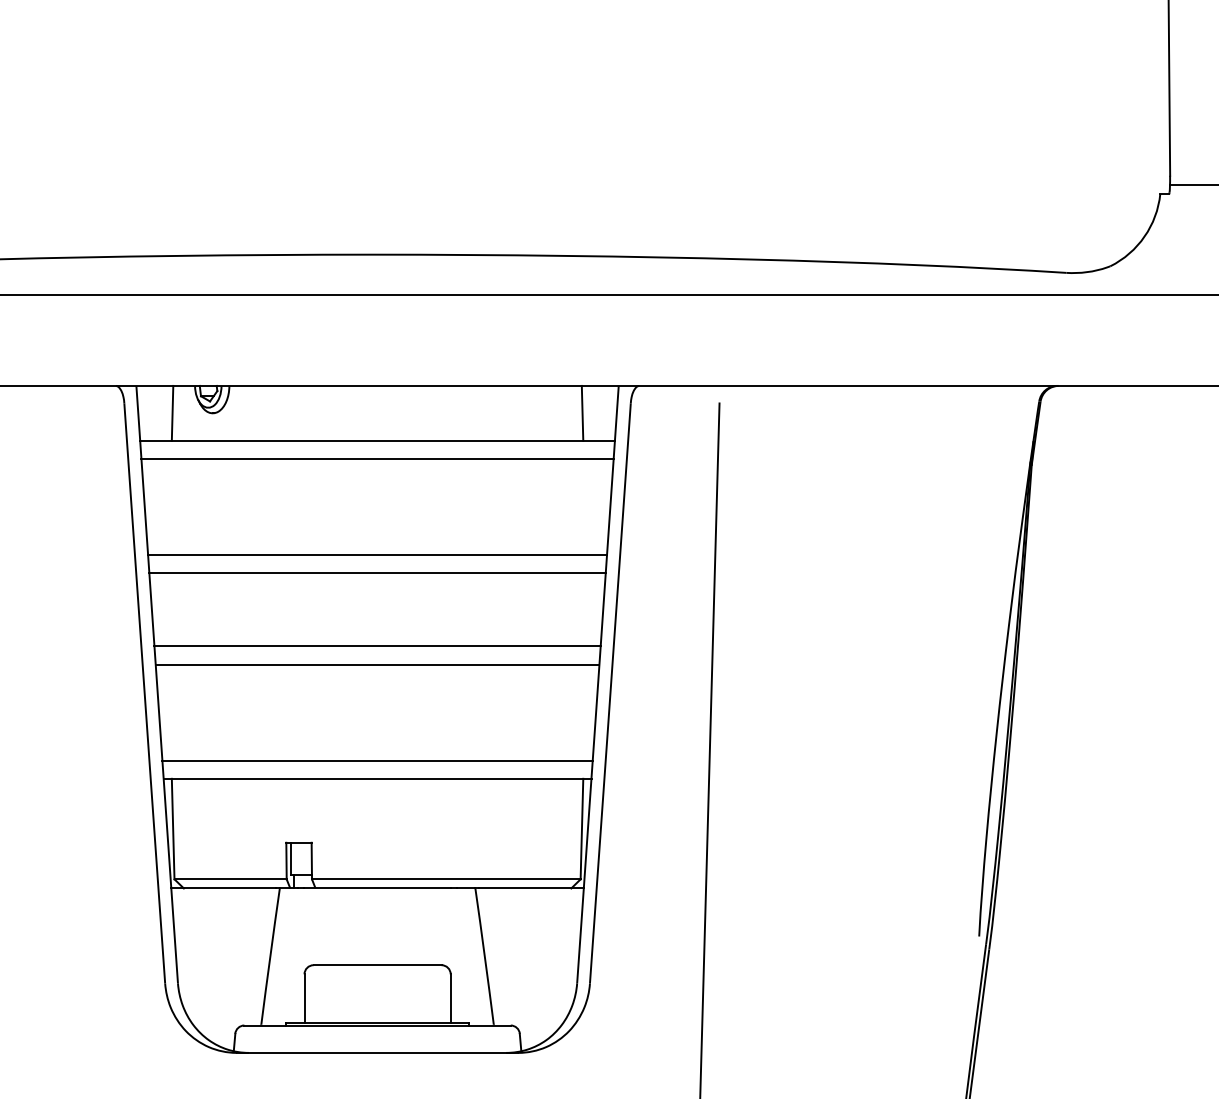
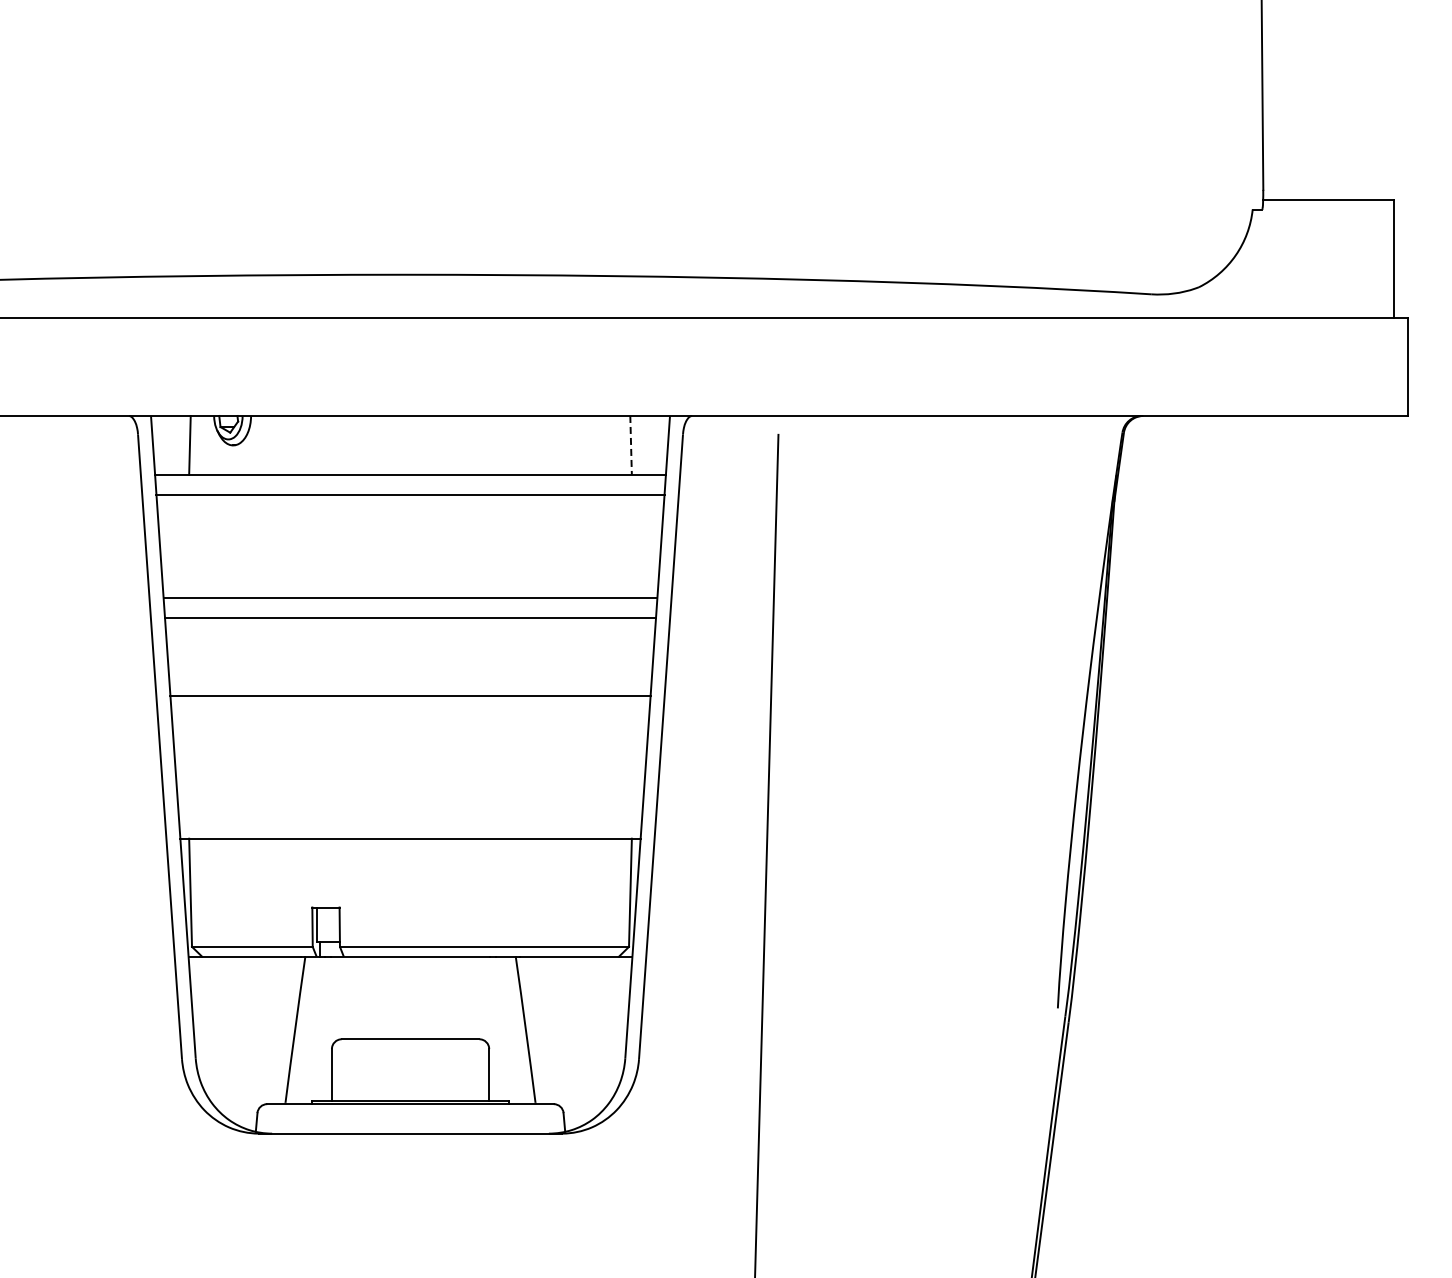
line: (582, 413) -> (631, 445), solid -> dashed
line: (377, 664) -> (410, 715), removed
line: (377, 760) -> (410, 819), removed

